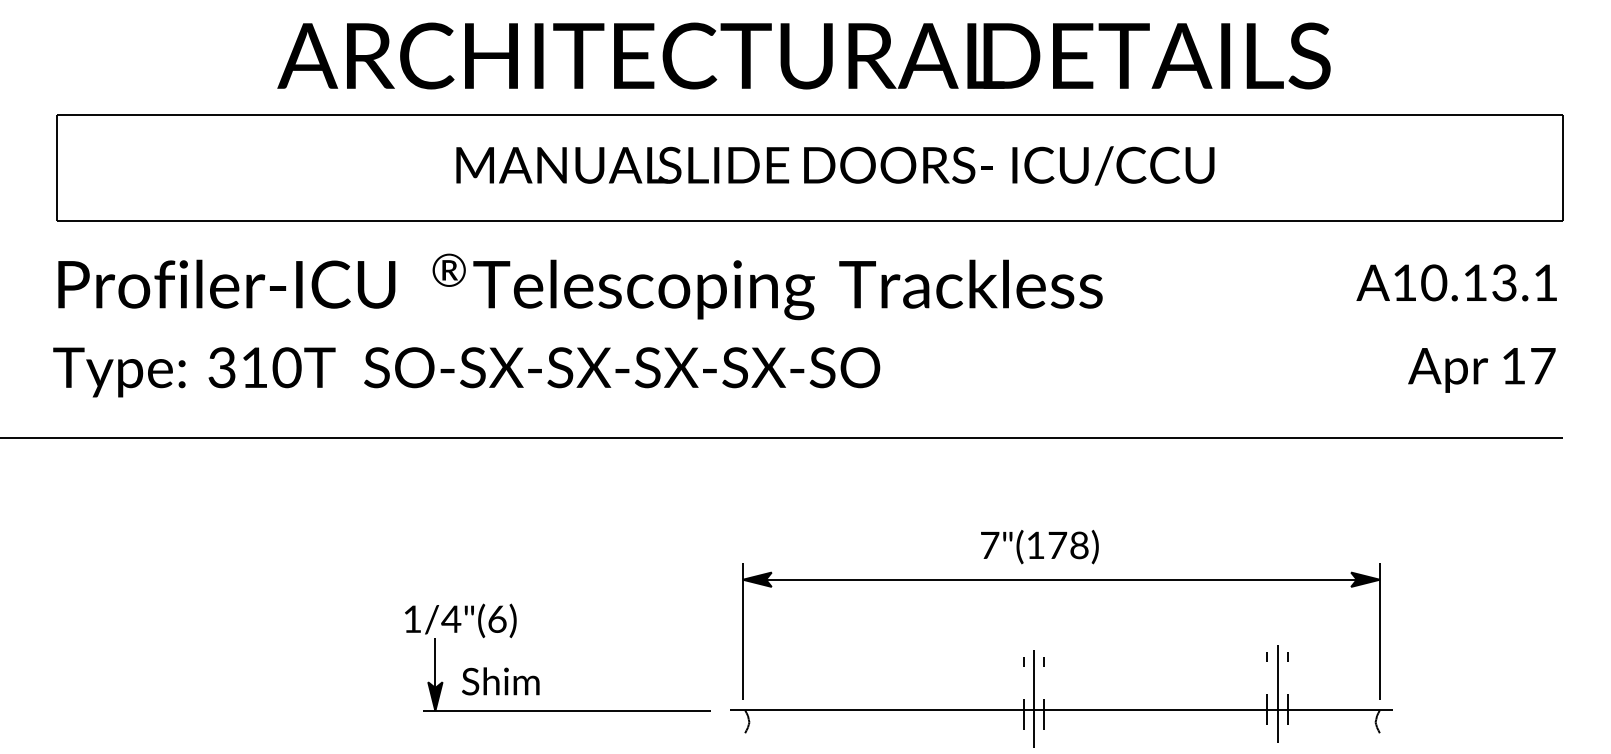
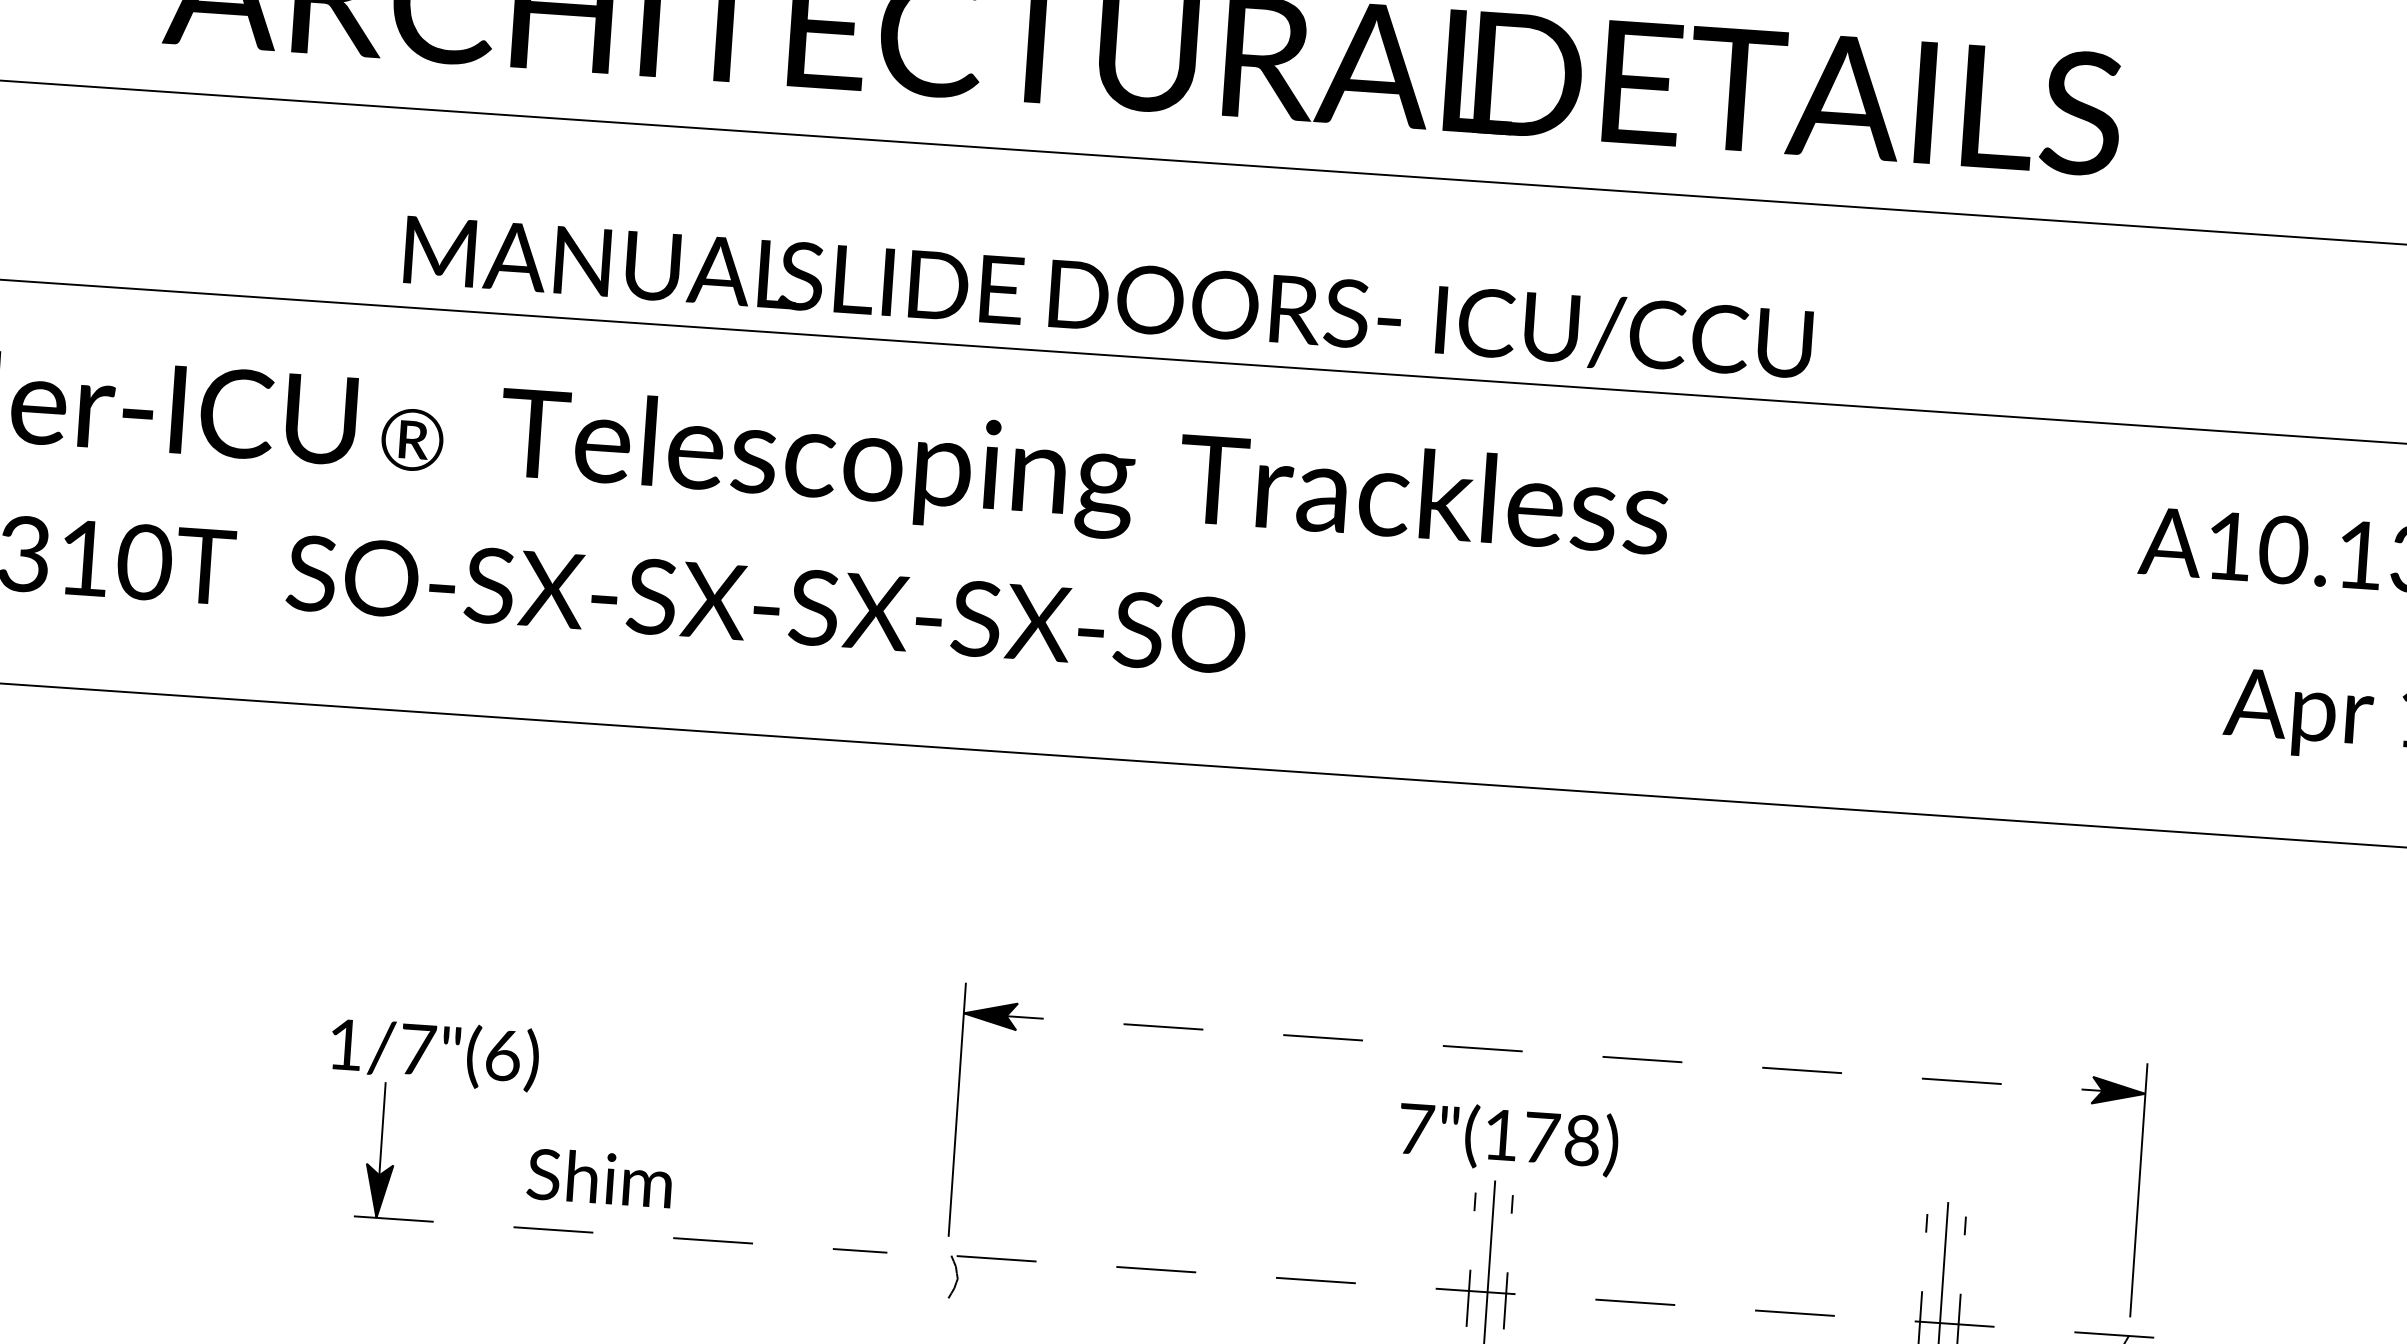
text: (835, 165) -> (1108, 297), moved
text: (448, 269) -> (411, 438), moved
text: (1039, 546) -> (1508, 1137), moved
line: (1061, 579) -> (1554, 1053), solid -> dashed
text: (451, 618) -> (418, 1048), 1/4"(6) -> 1/7"(6)
text: (500, 681) -> (599, 1178), moved
line: (566, 710) -> (619, 1233), solid -> dashed
line: (1061, 710) -> (1538, 1296), solid -> dashed

